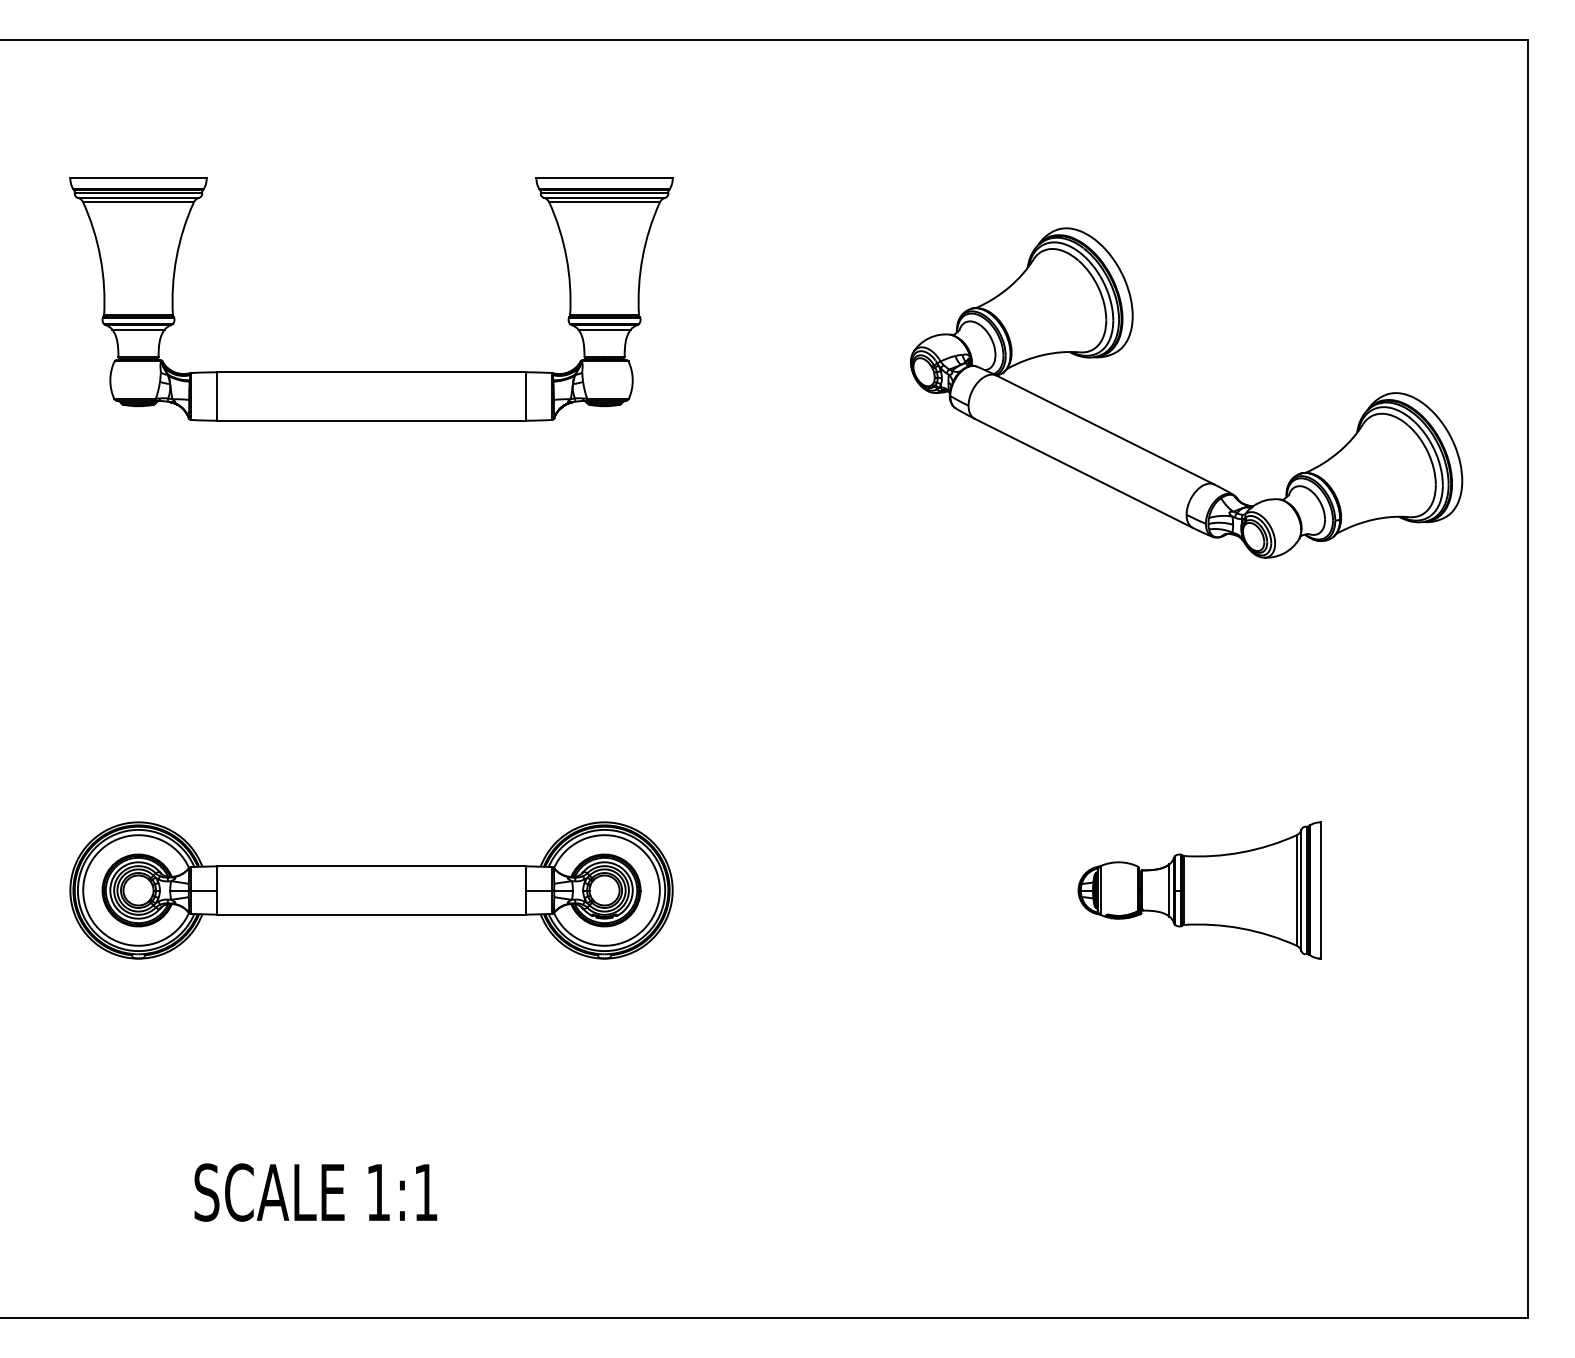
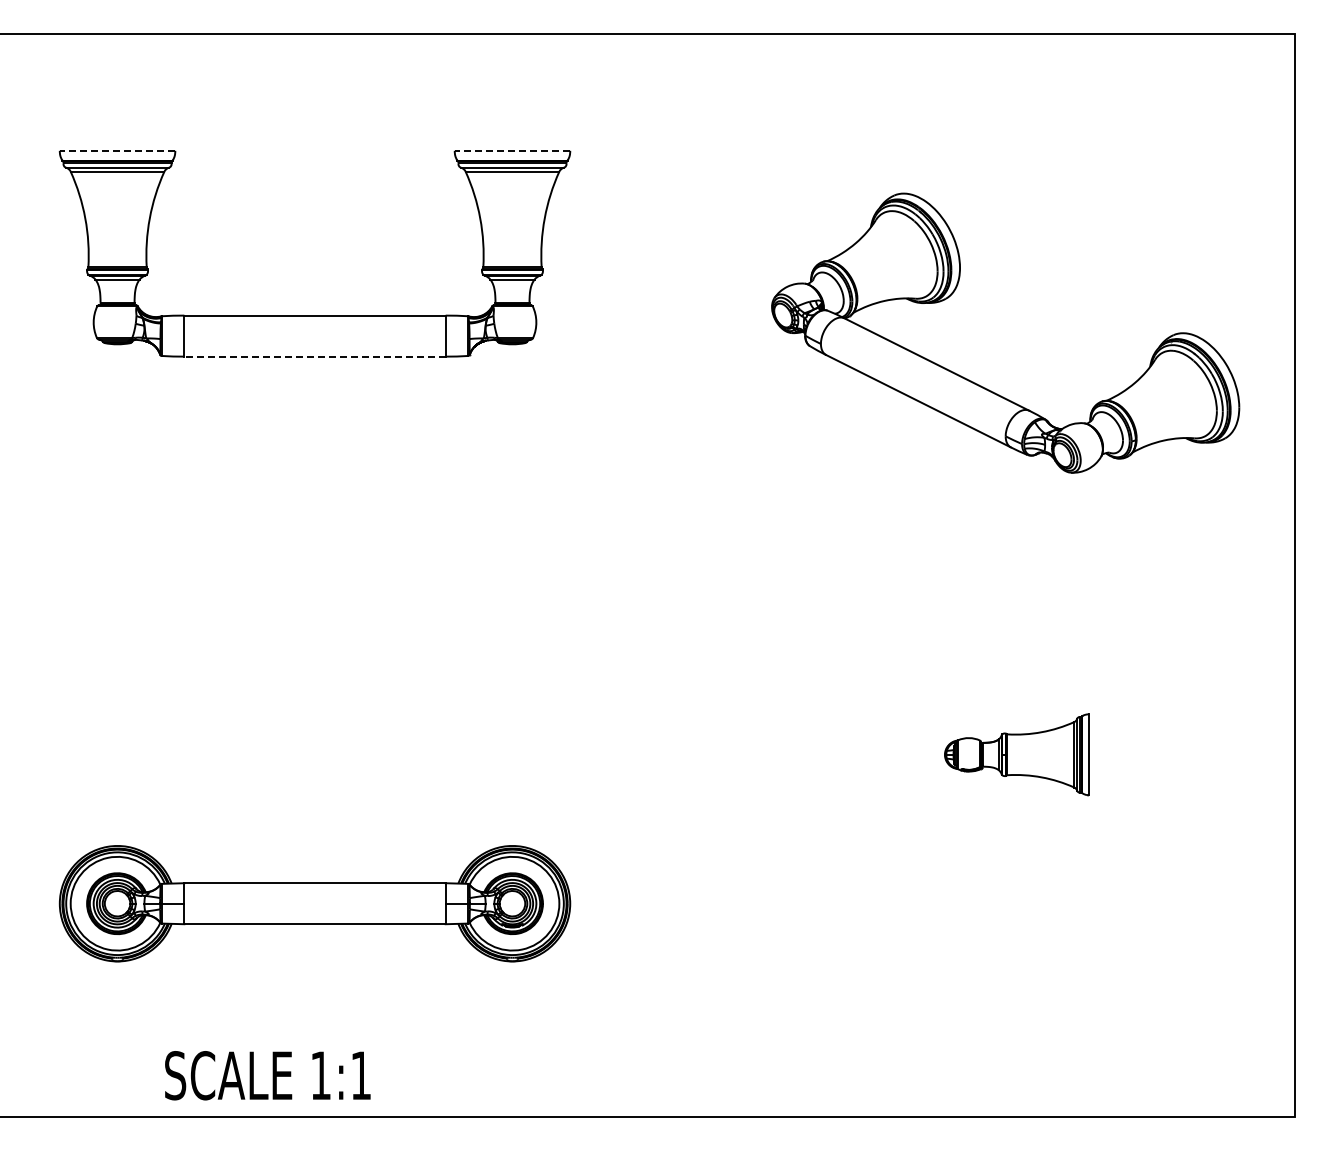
line: (138, 177) -> (117, 150), solid -> dashed
line: (604, 177) -> (512, 150), solid -> dashed
line: (372, 420) -> (315, 356), solid -> dashed
part: (370, 890) -> (314, 903), moved
part: (1199, 890) -> (1016, 754), size x0.7
text: (315, 1192) -> (267, 1075), moved

